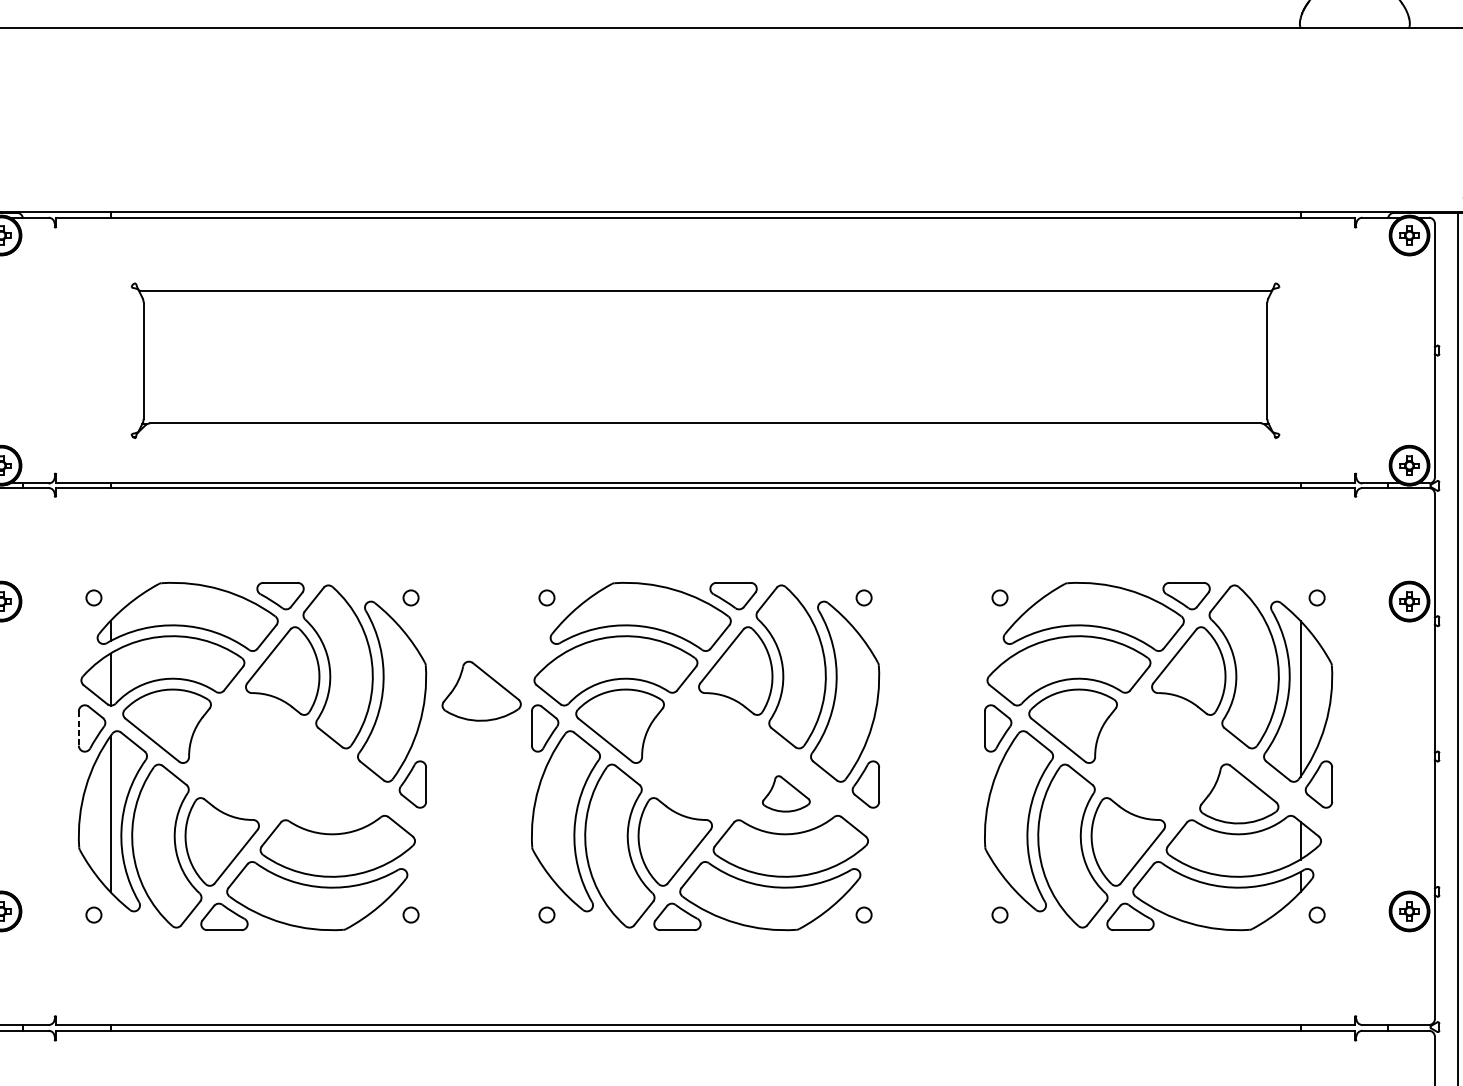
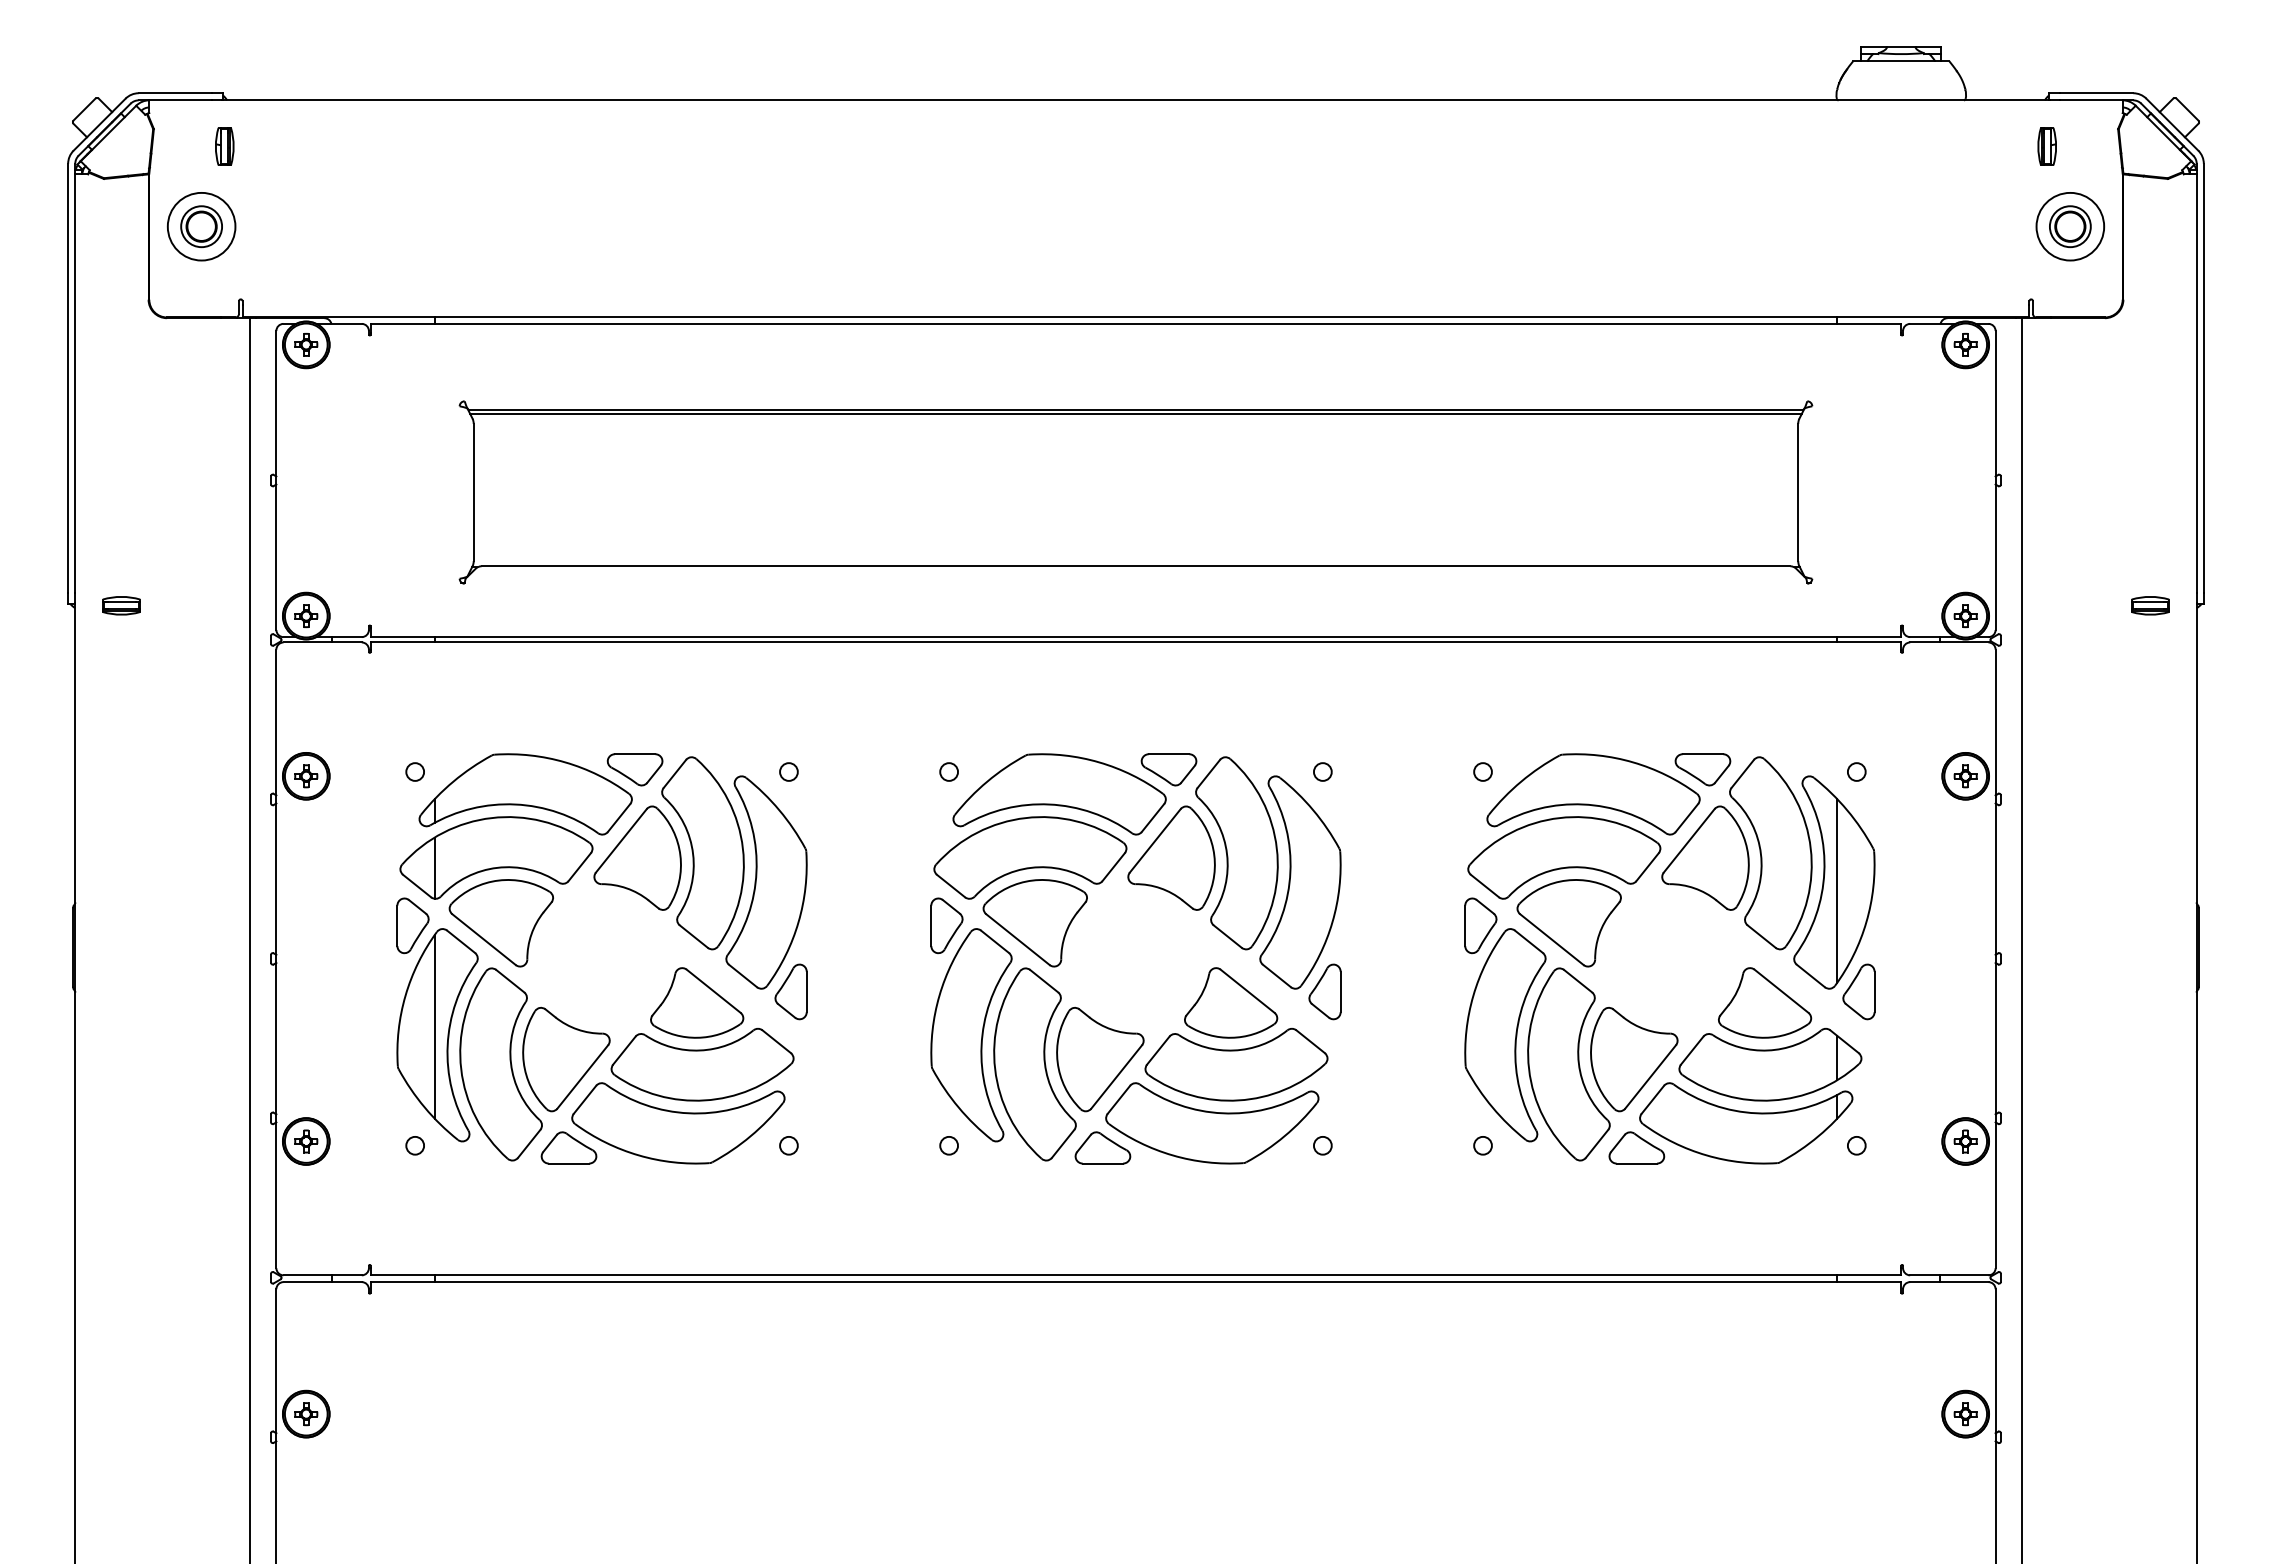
line: (705, 294) -> (1135, 414), added
part: (481, 690) -> (697, 1002), moved
line: (78, 729) -> (397, 926), dashed -> solid
part: (786, 793) -> (1231, 1002), size x1.67

